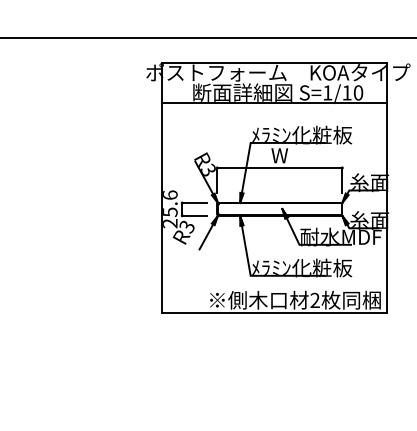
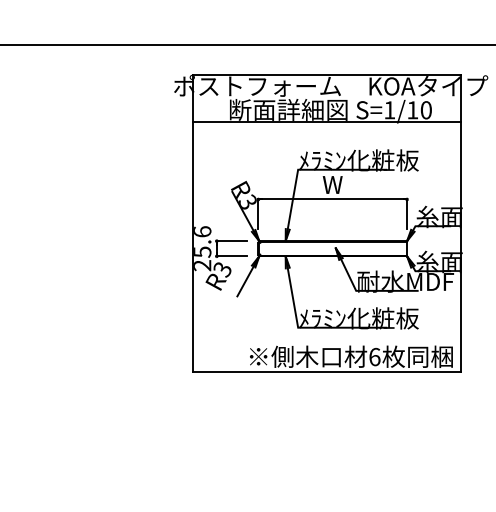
text: (314, 300) -> (374, 356), 2 -> 6

